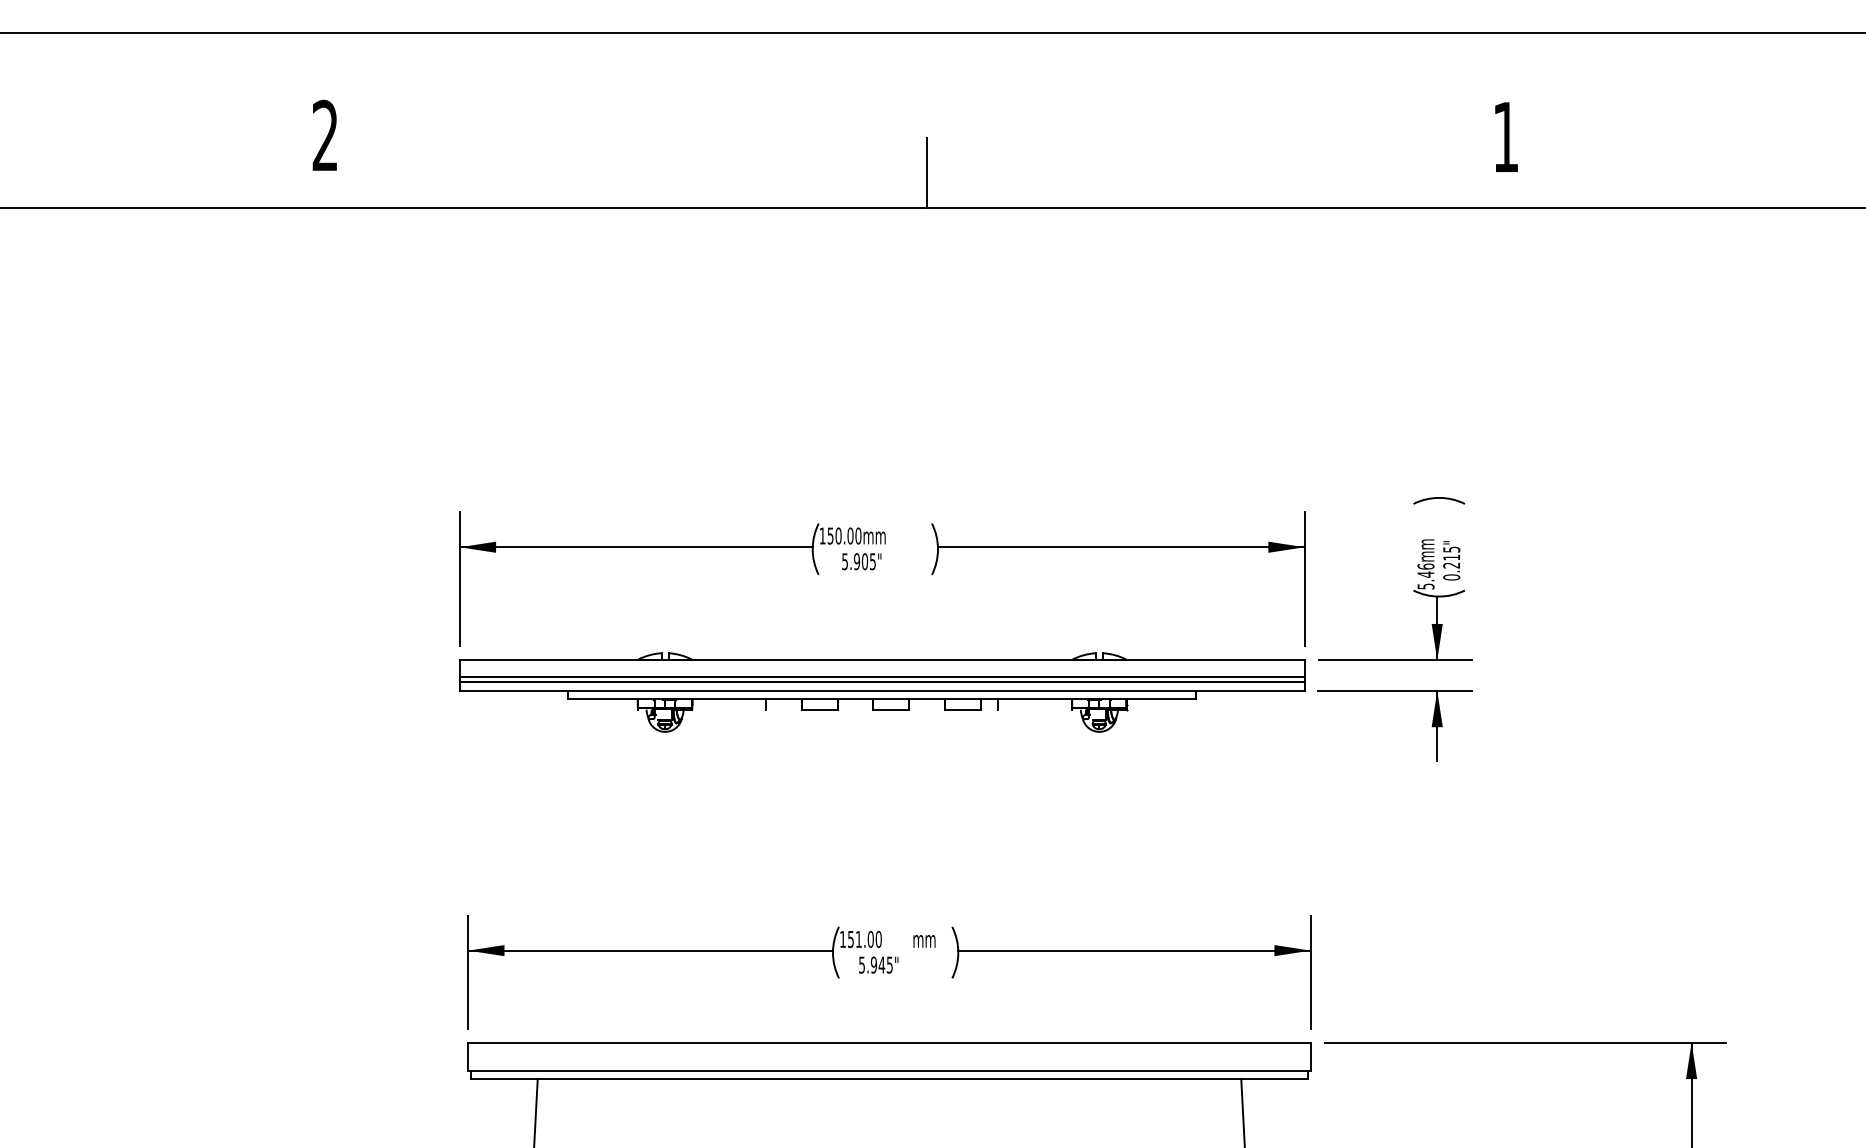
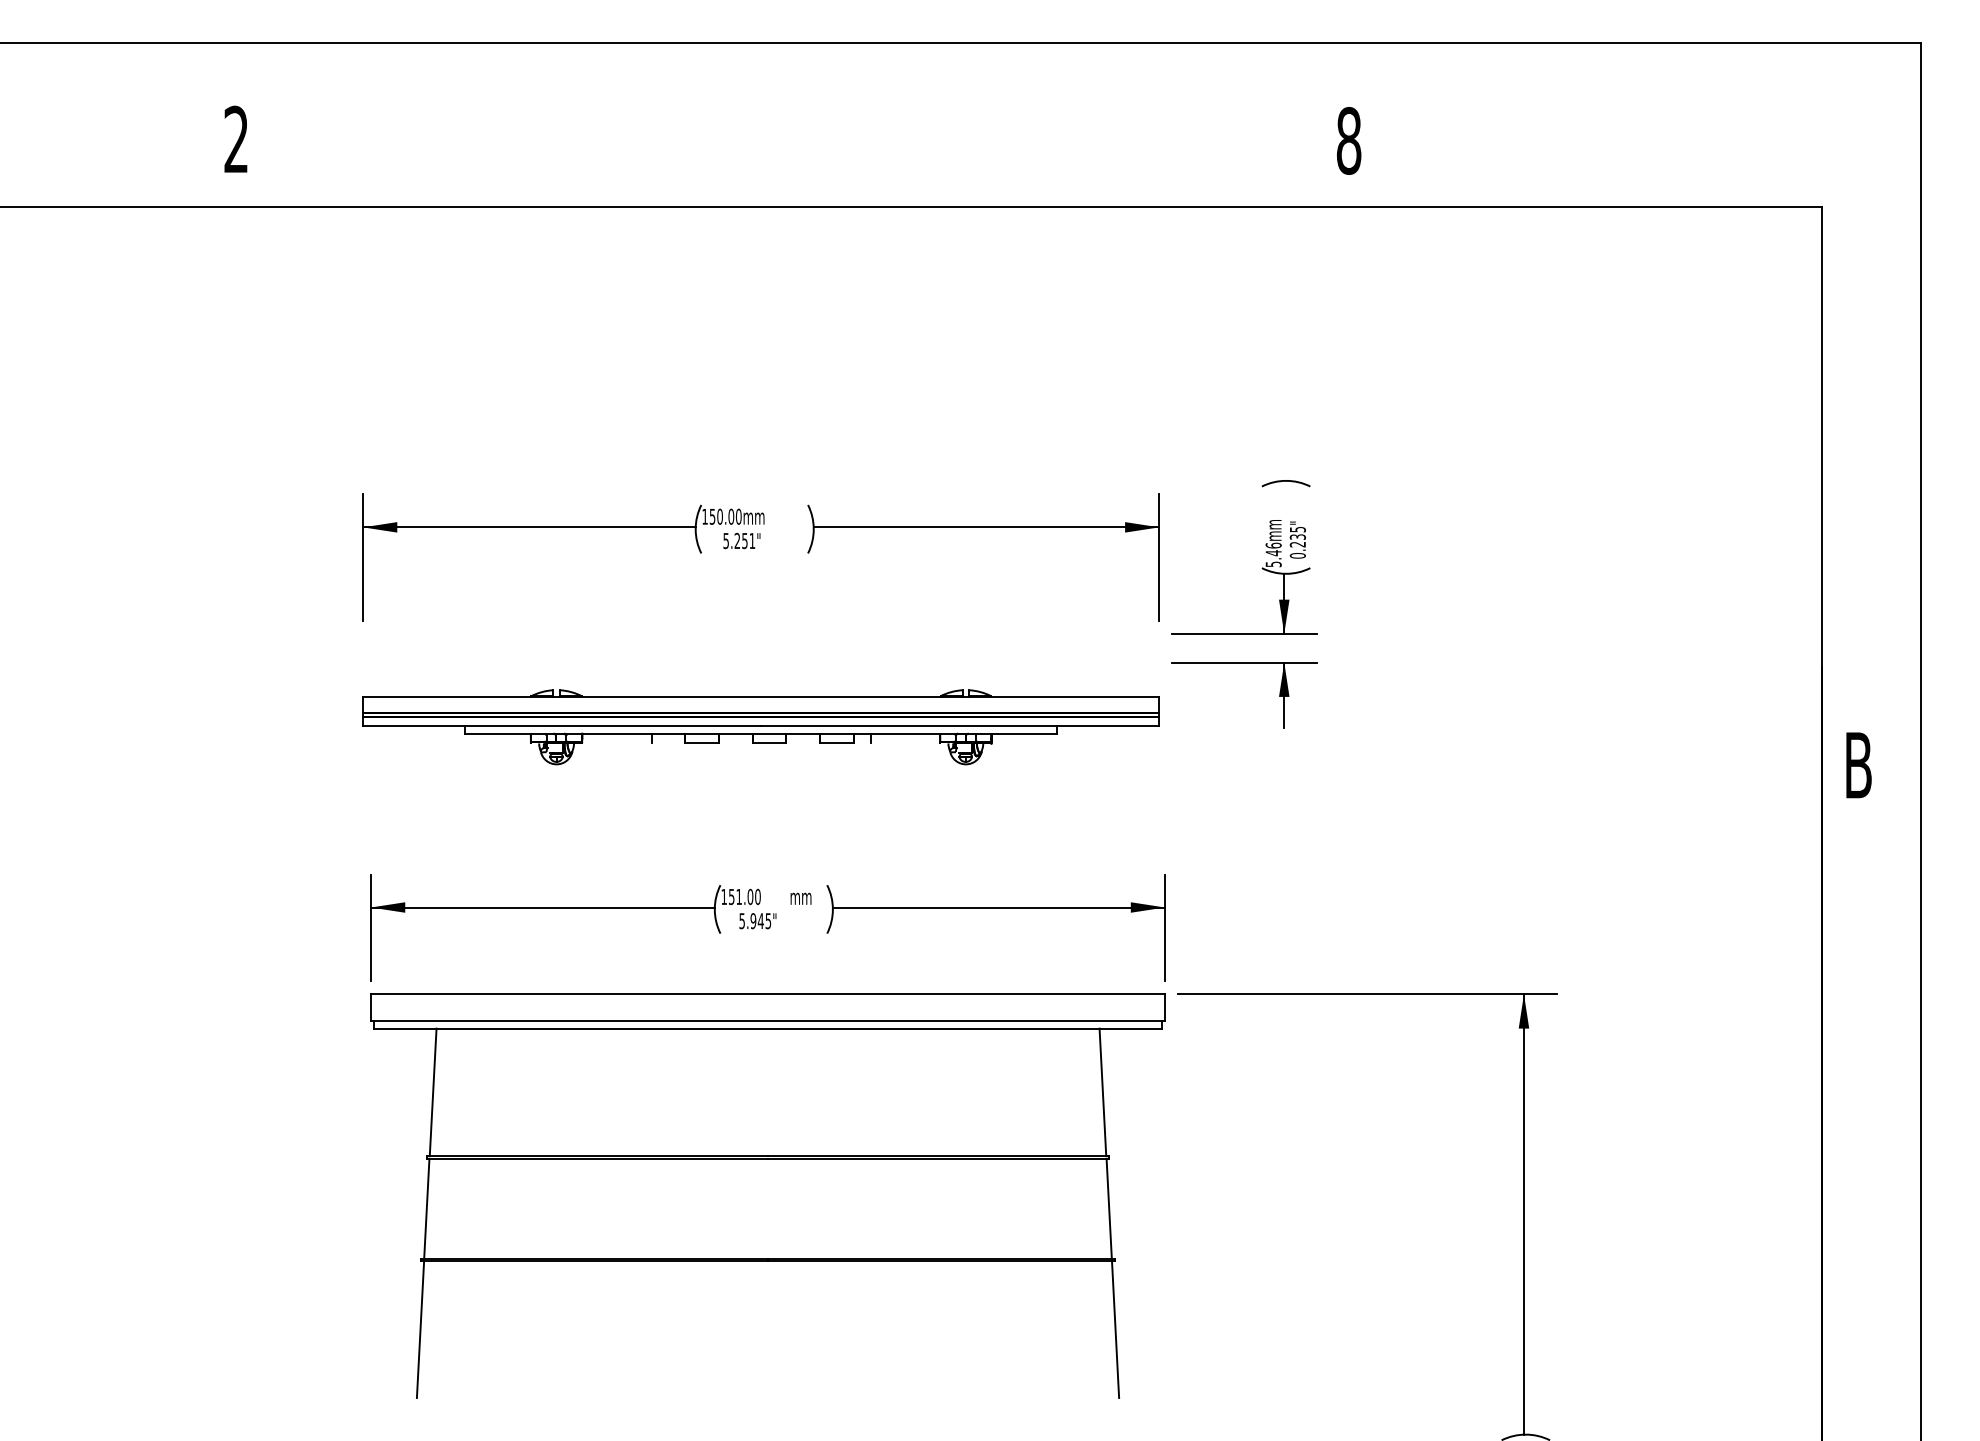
text: (1505, 136) -> (1348, 140), 1 -> 8
line: (927, 172) -> (803, 174), removed
text: (1451, 556) -> (1297, 536), 0.215" -> 0.235"
text: (864, 562) -> (744, 541), 5.905" -> 5.251"
part: (881, 692) -> (760, 727), moved

